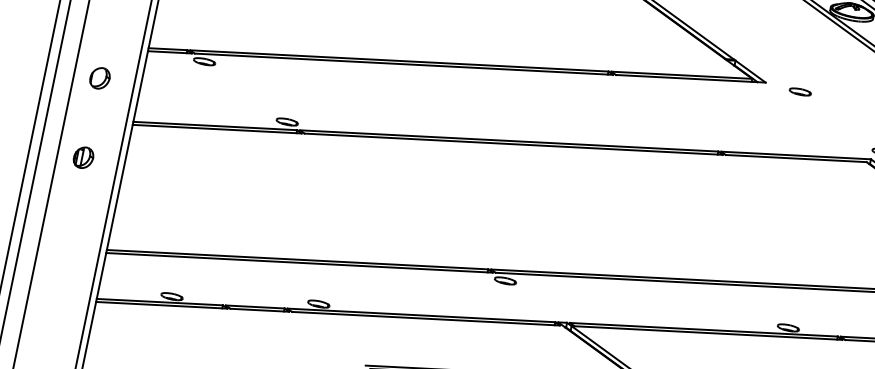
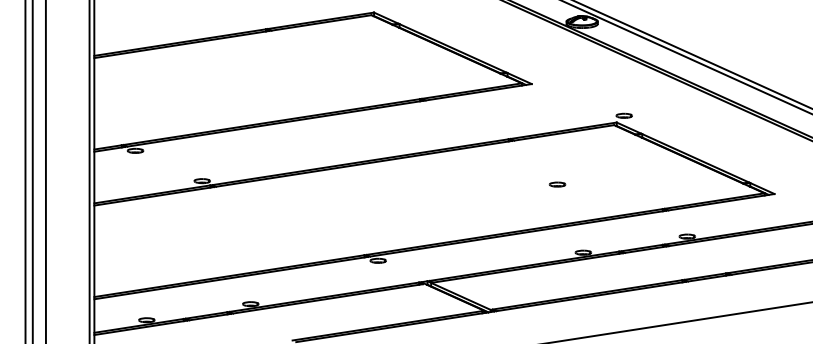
part: (99, 78) -> (64, 177), removed
part: (800, 91) -> (557, 184), moved
part: (83, 157) -> (64, 235), removed

